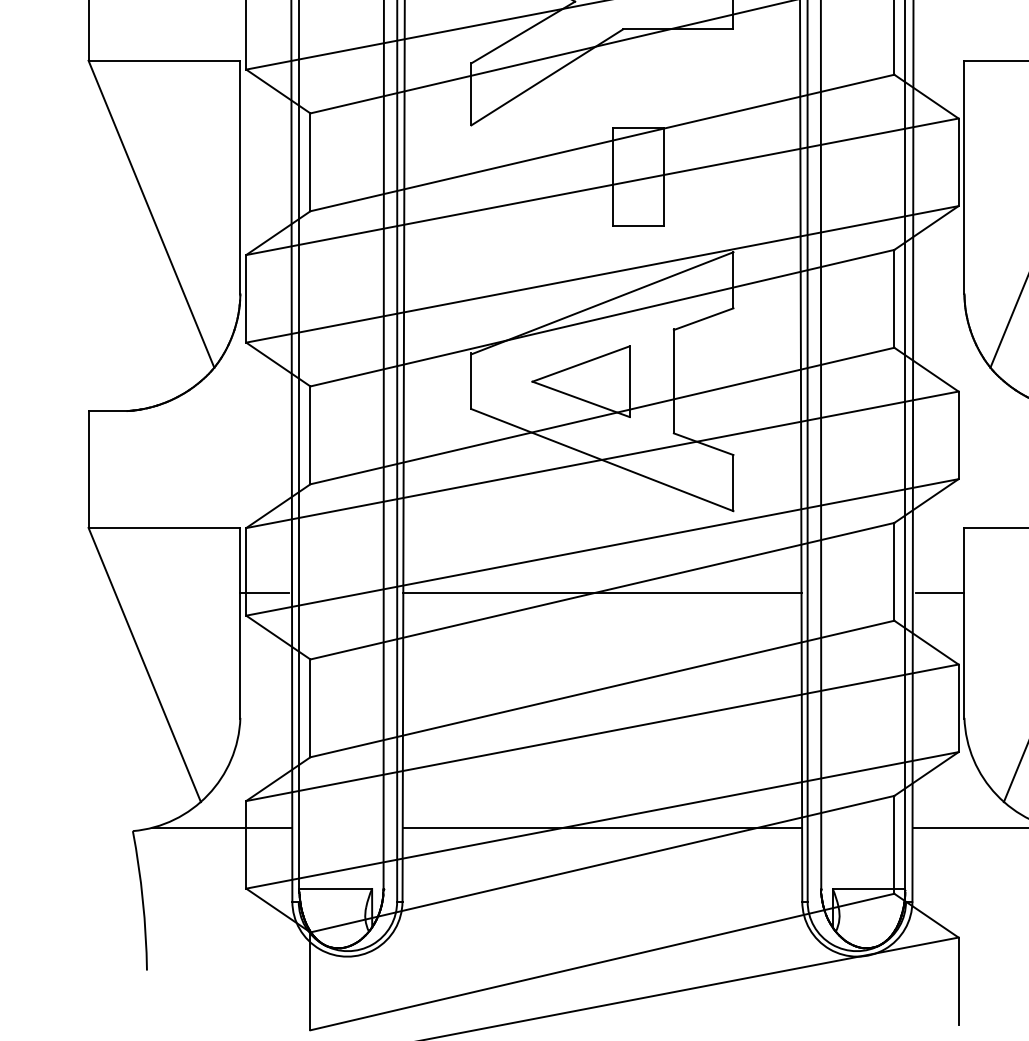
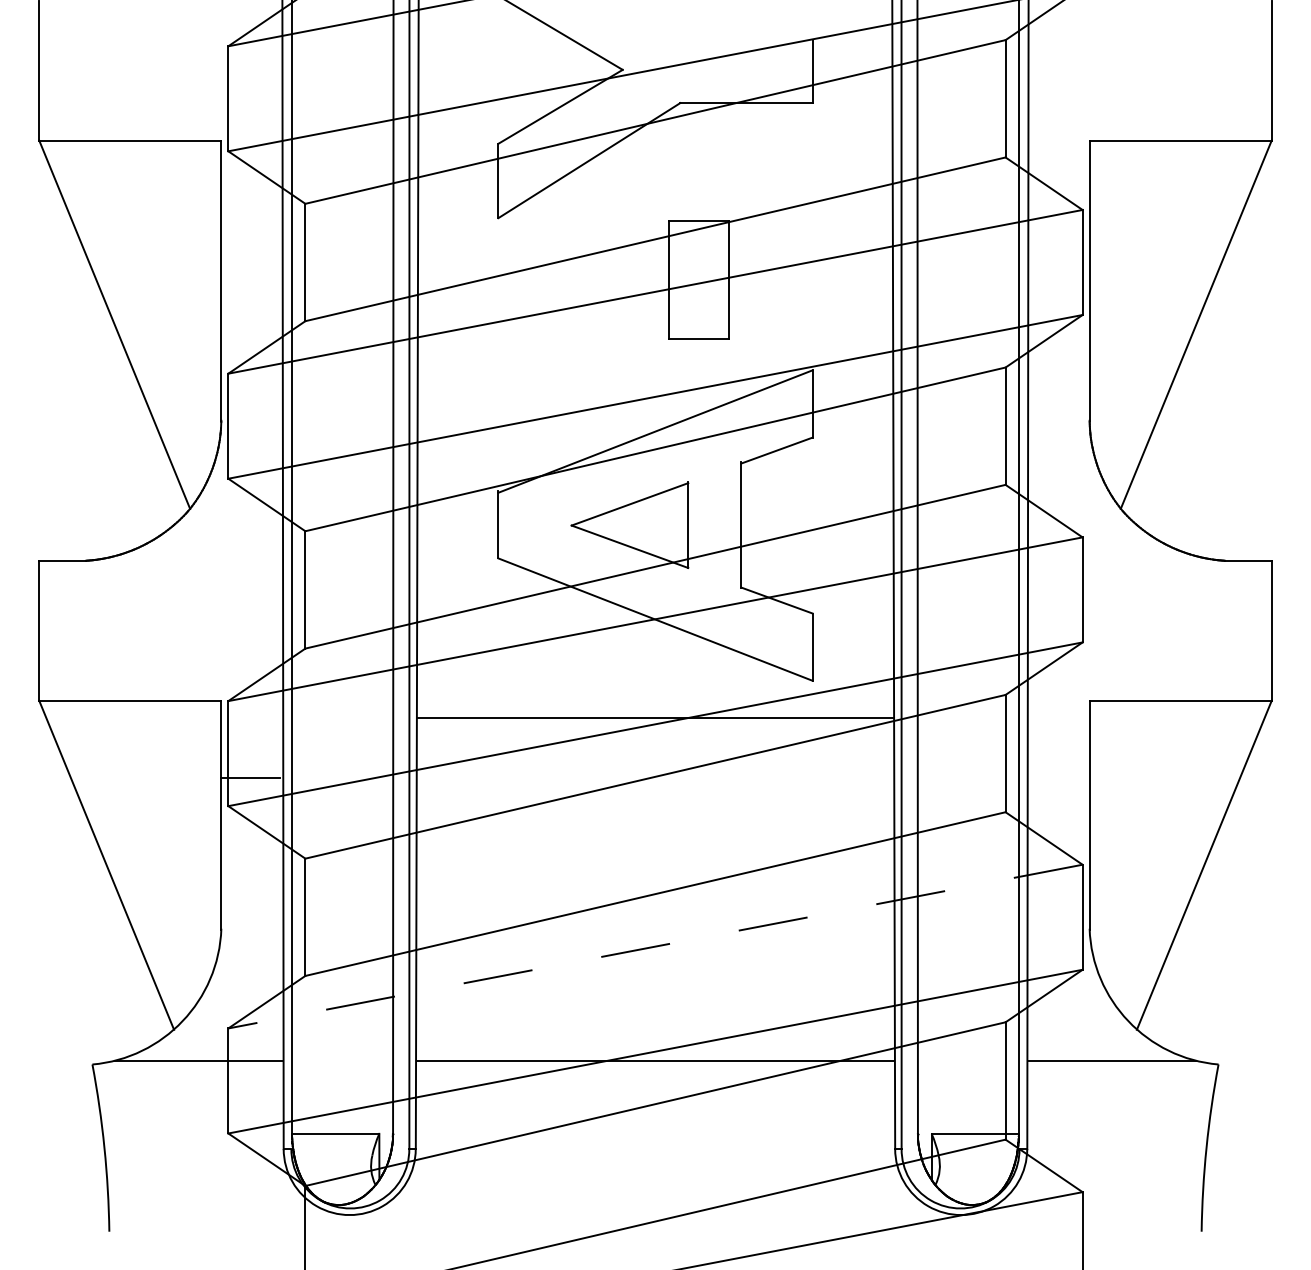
line: (602, 592) -> (655, 718), moved
line: (940, 592) -> (1060, 778), removed
line: (602, 732) -> (655, 946), solid -> dashed

